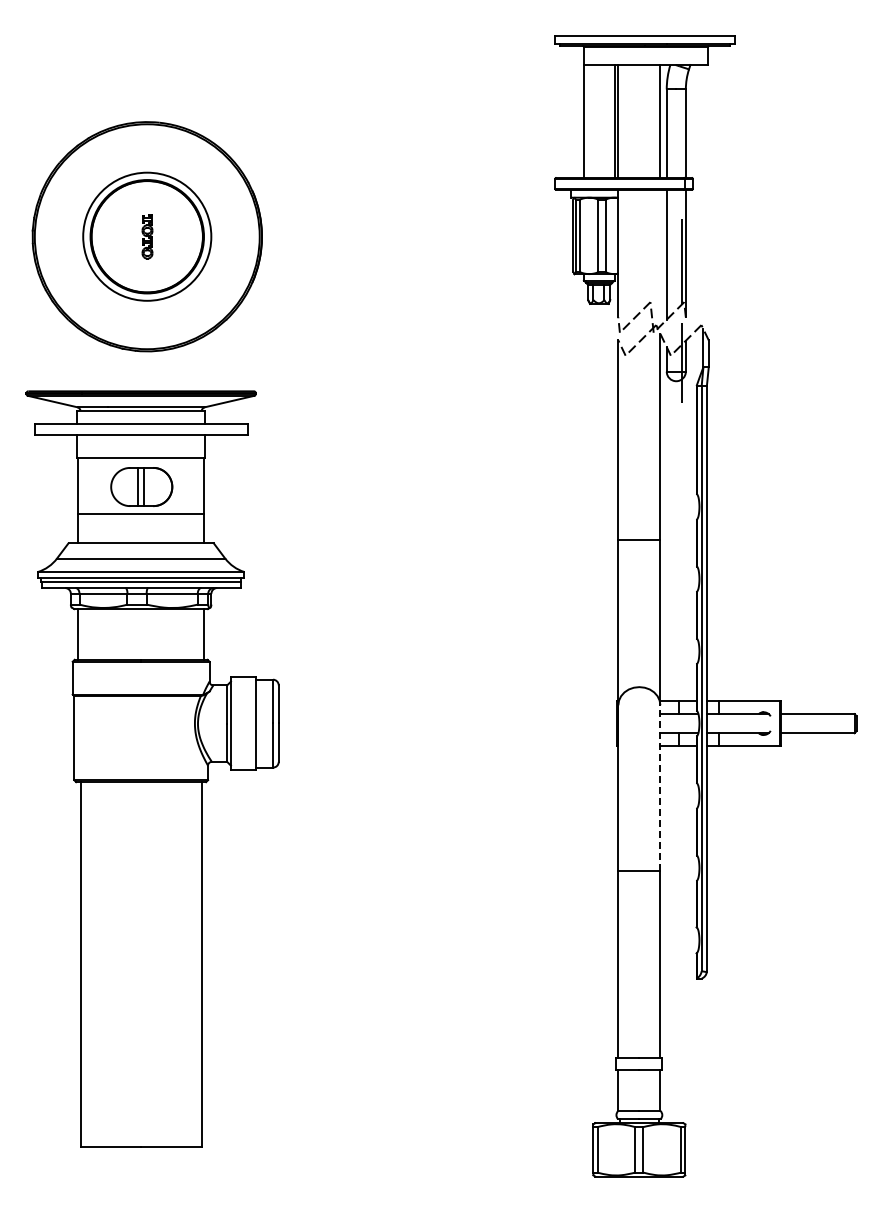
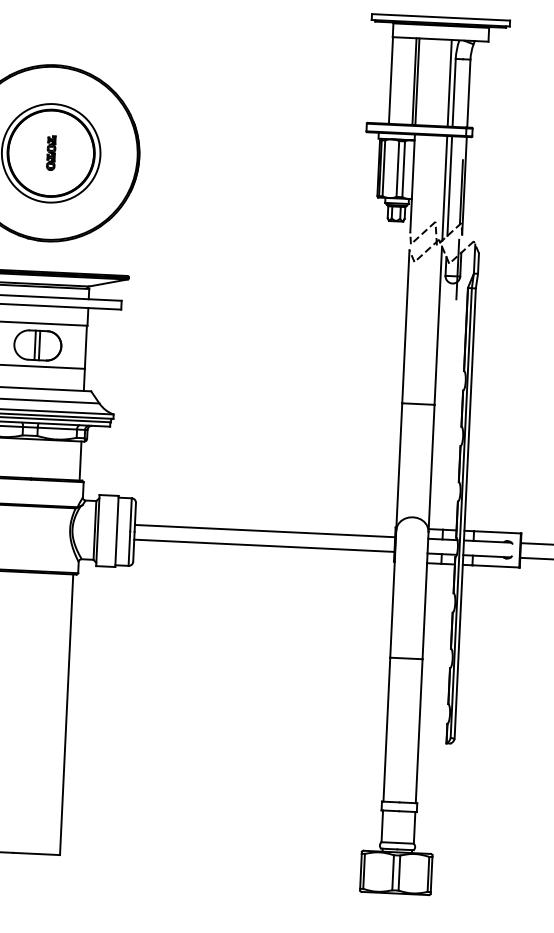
line: (660, 258) -> (444, 188), added
line: (447, 714) -> (264, 531), added
line: (447, 733) -> (263, 545), added
line: (660, 788) -> (425, 595), dashed -> solid

